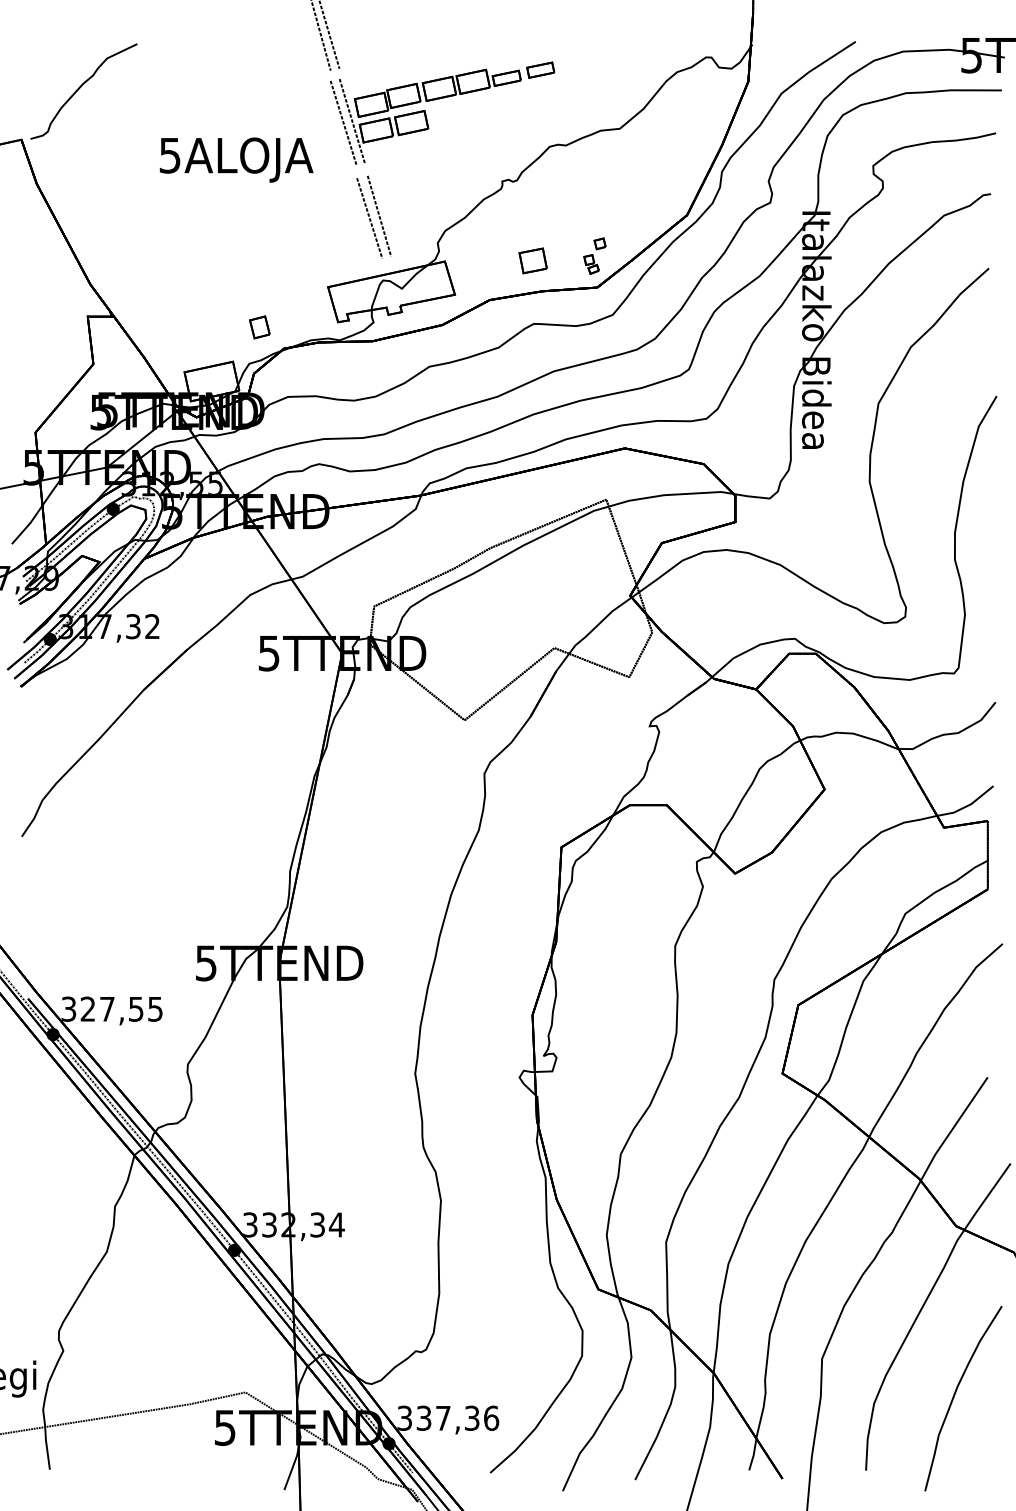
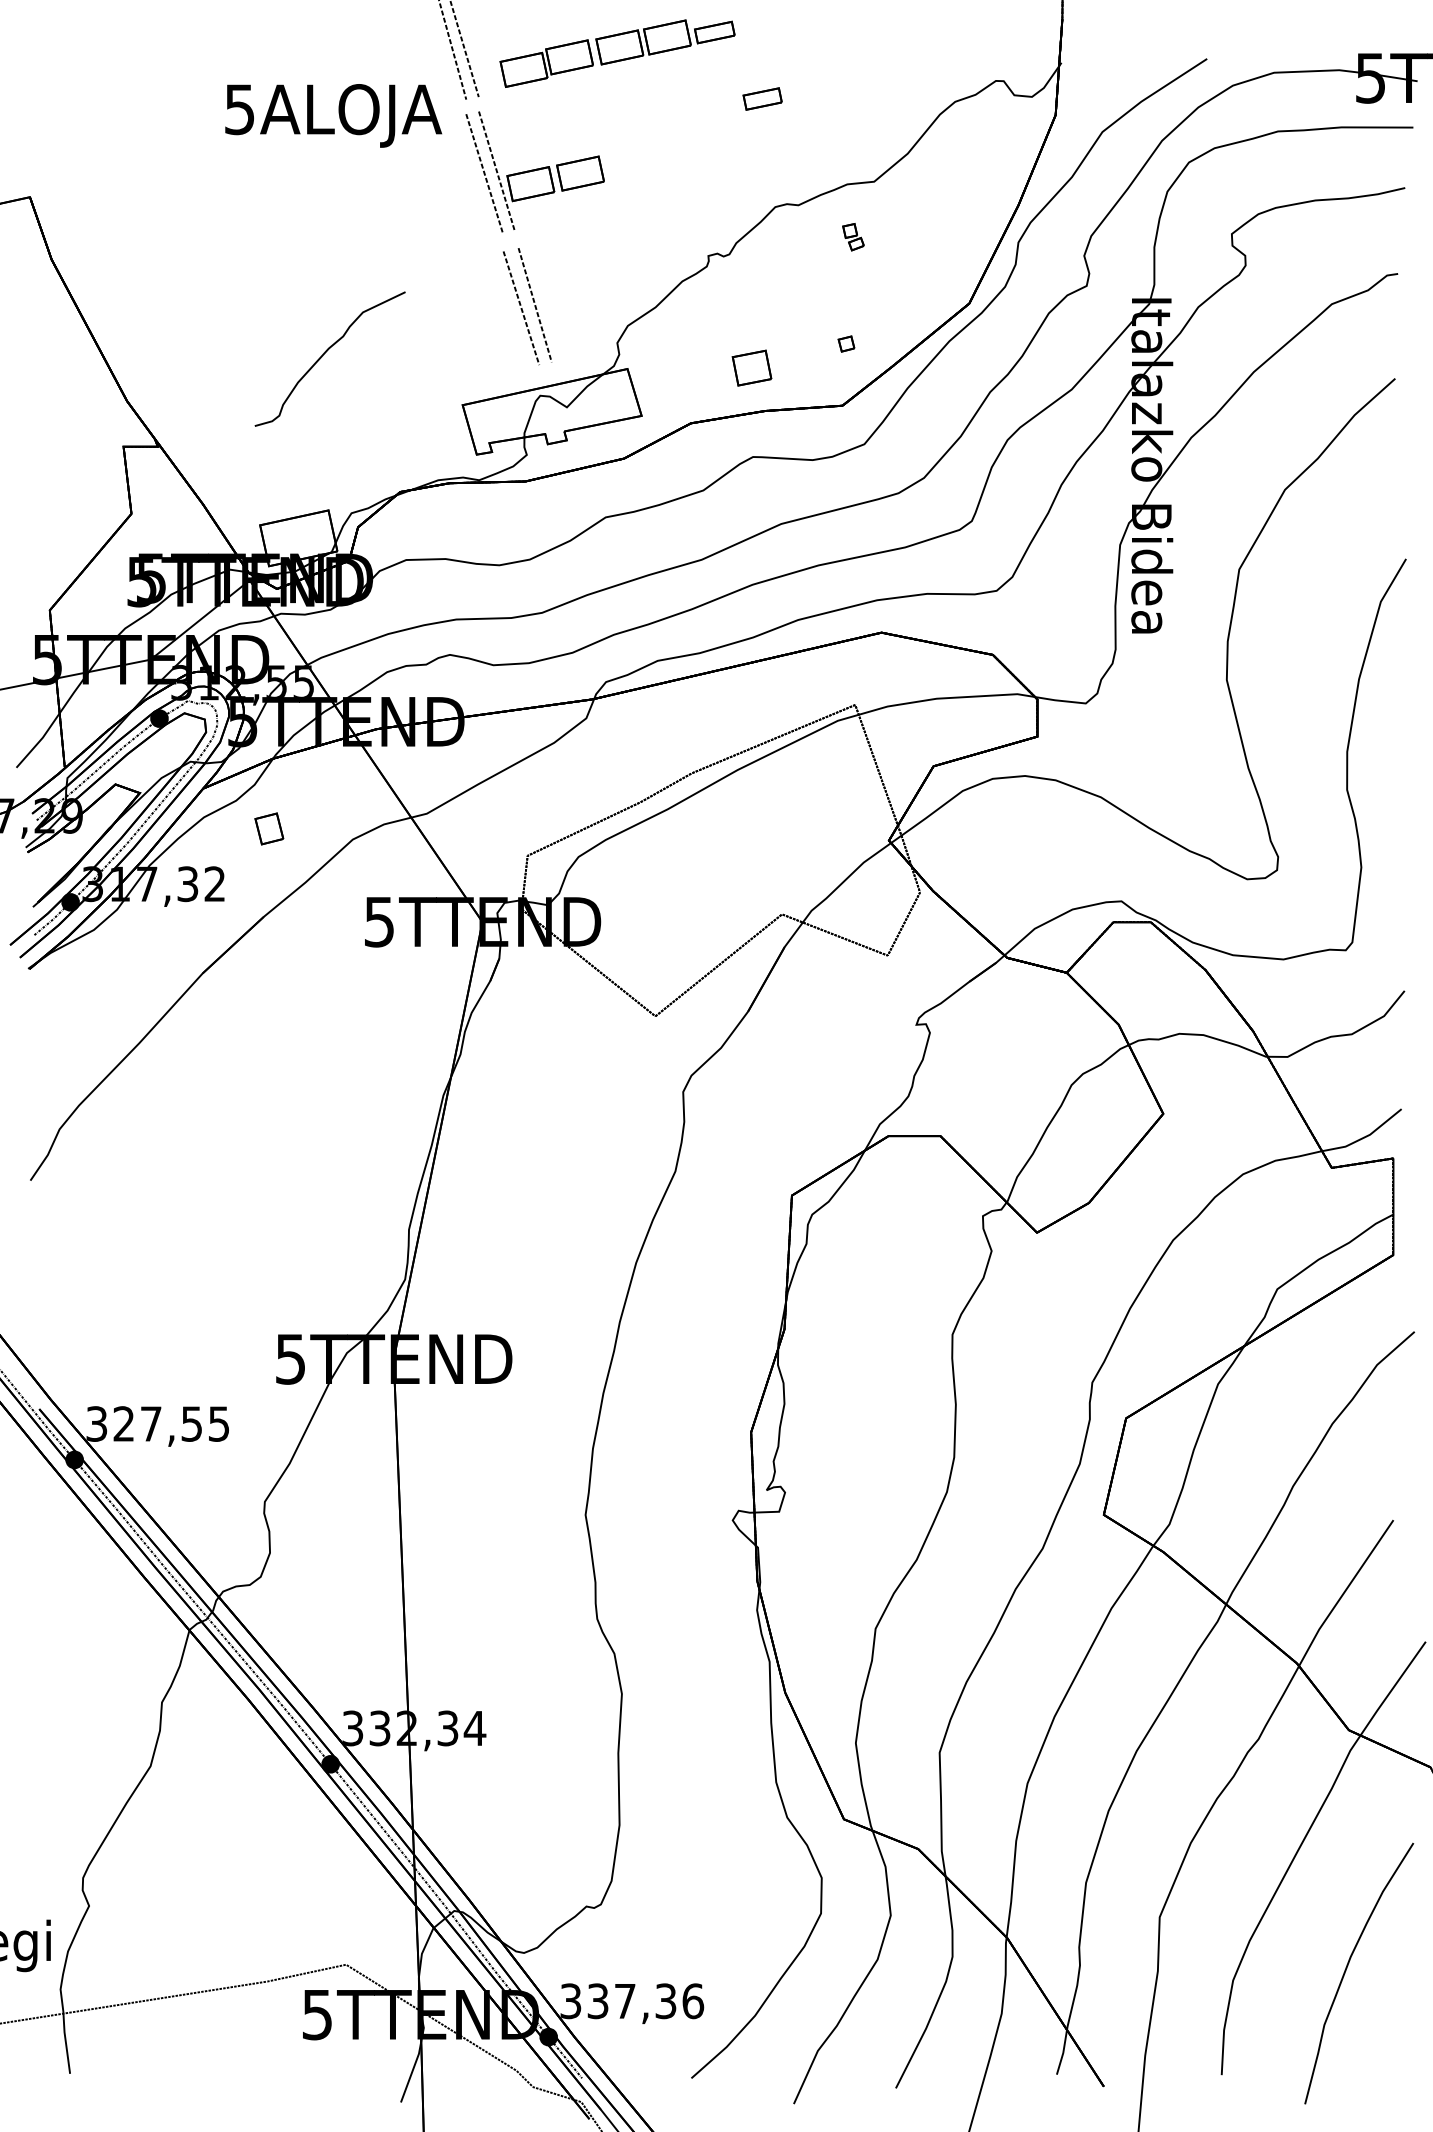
curve: (80, 87) -> (325, 353), moved
part: (437, 93) -> (617, 53), moved
text: (236, 159) -> (333, 115), moved
part: (591, 264) -> (853, 237), moved
part: (259, 327) -> (269, 828), moved

